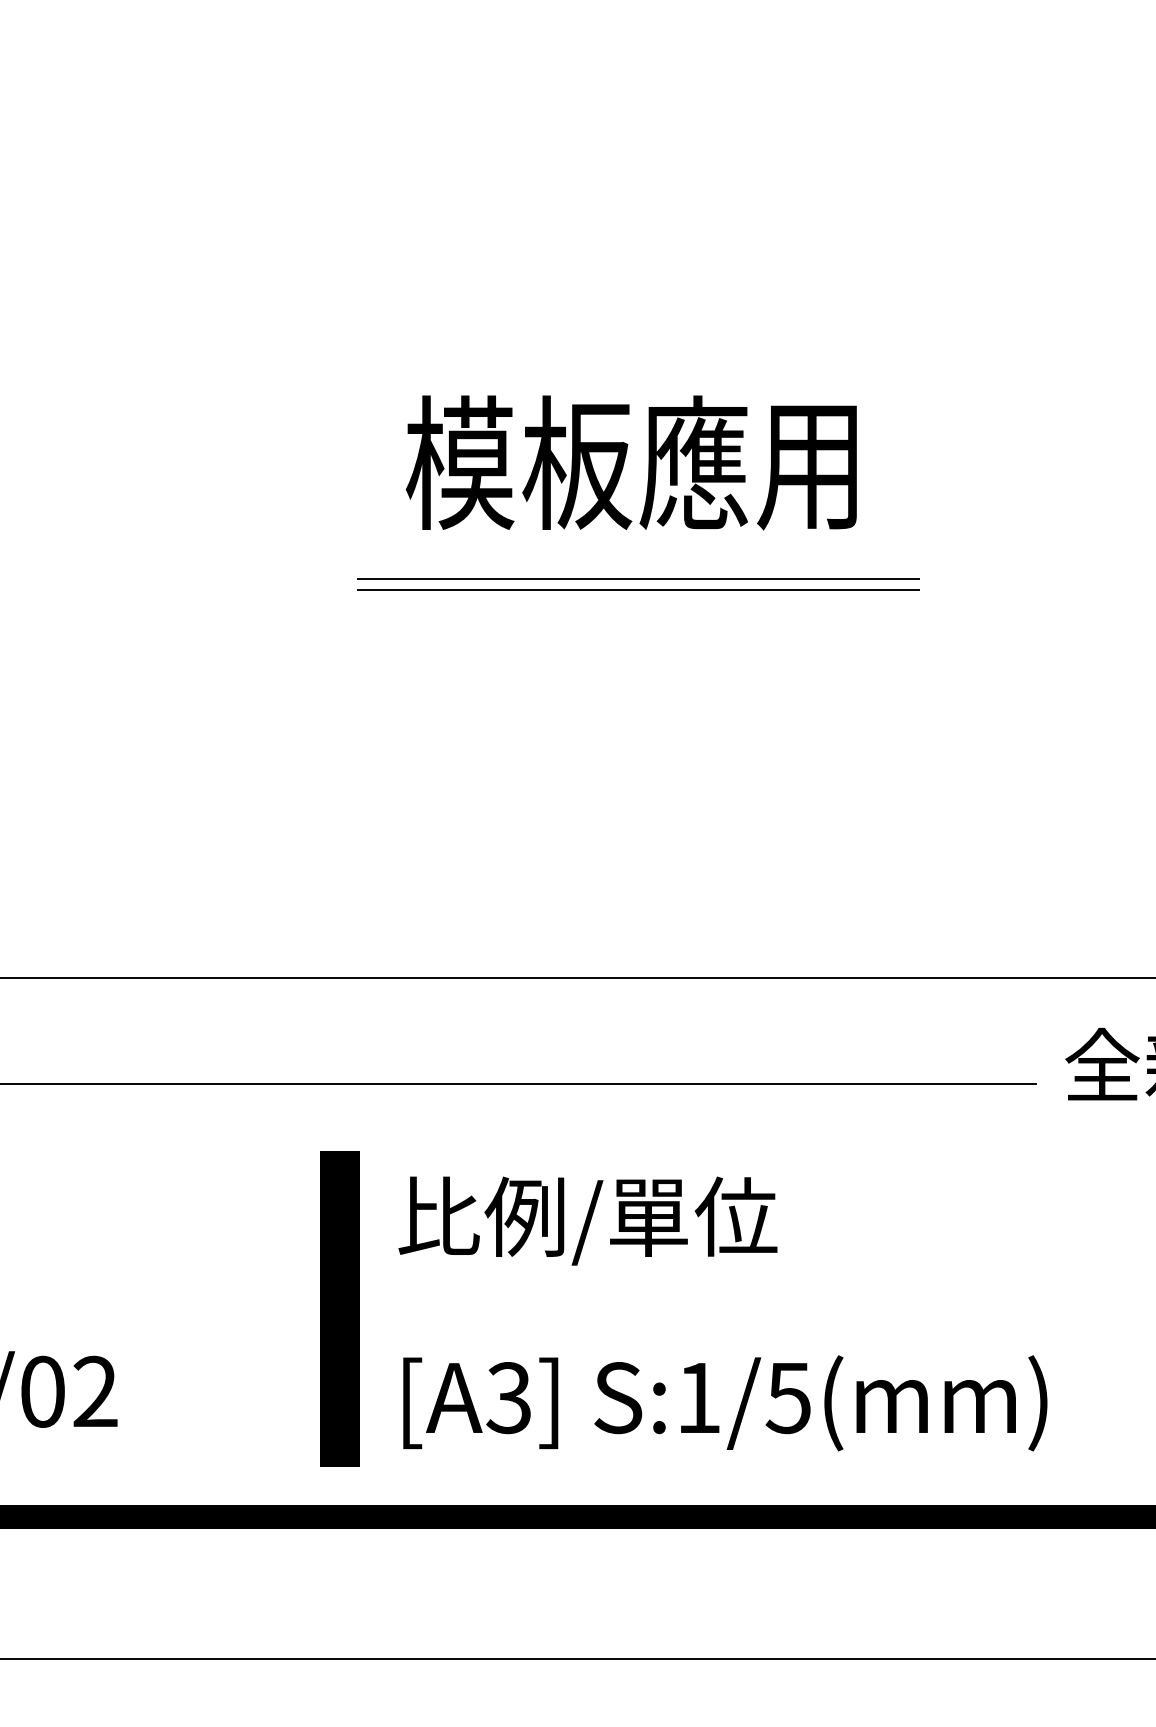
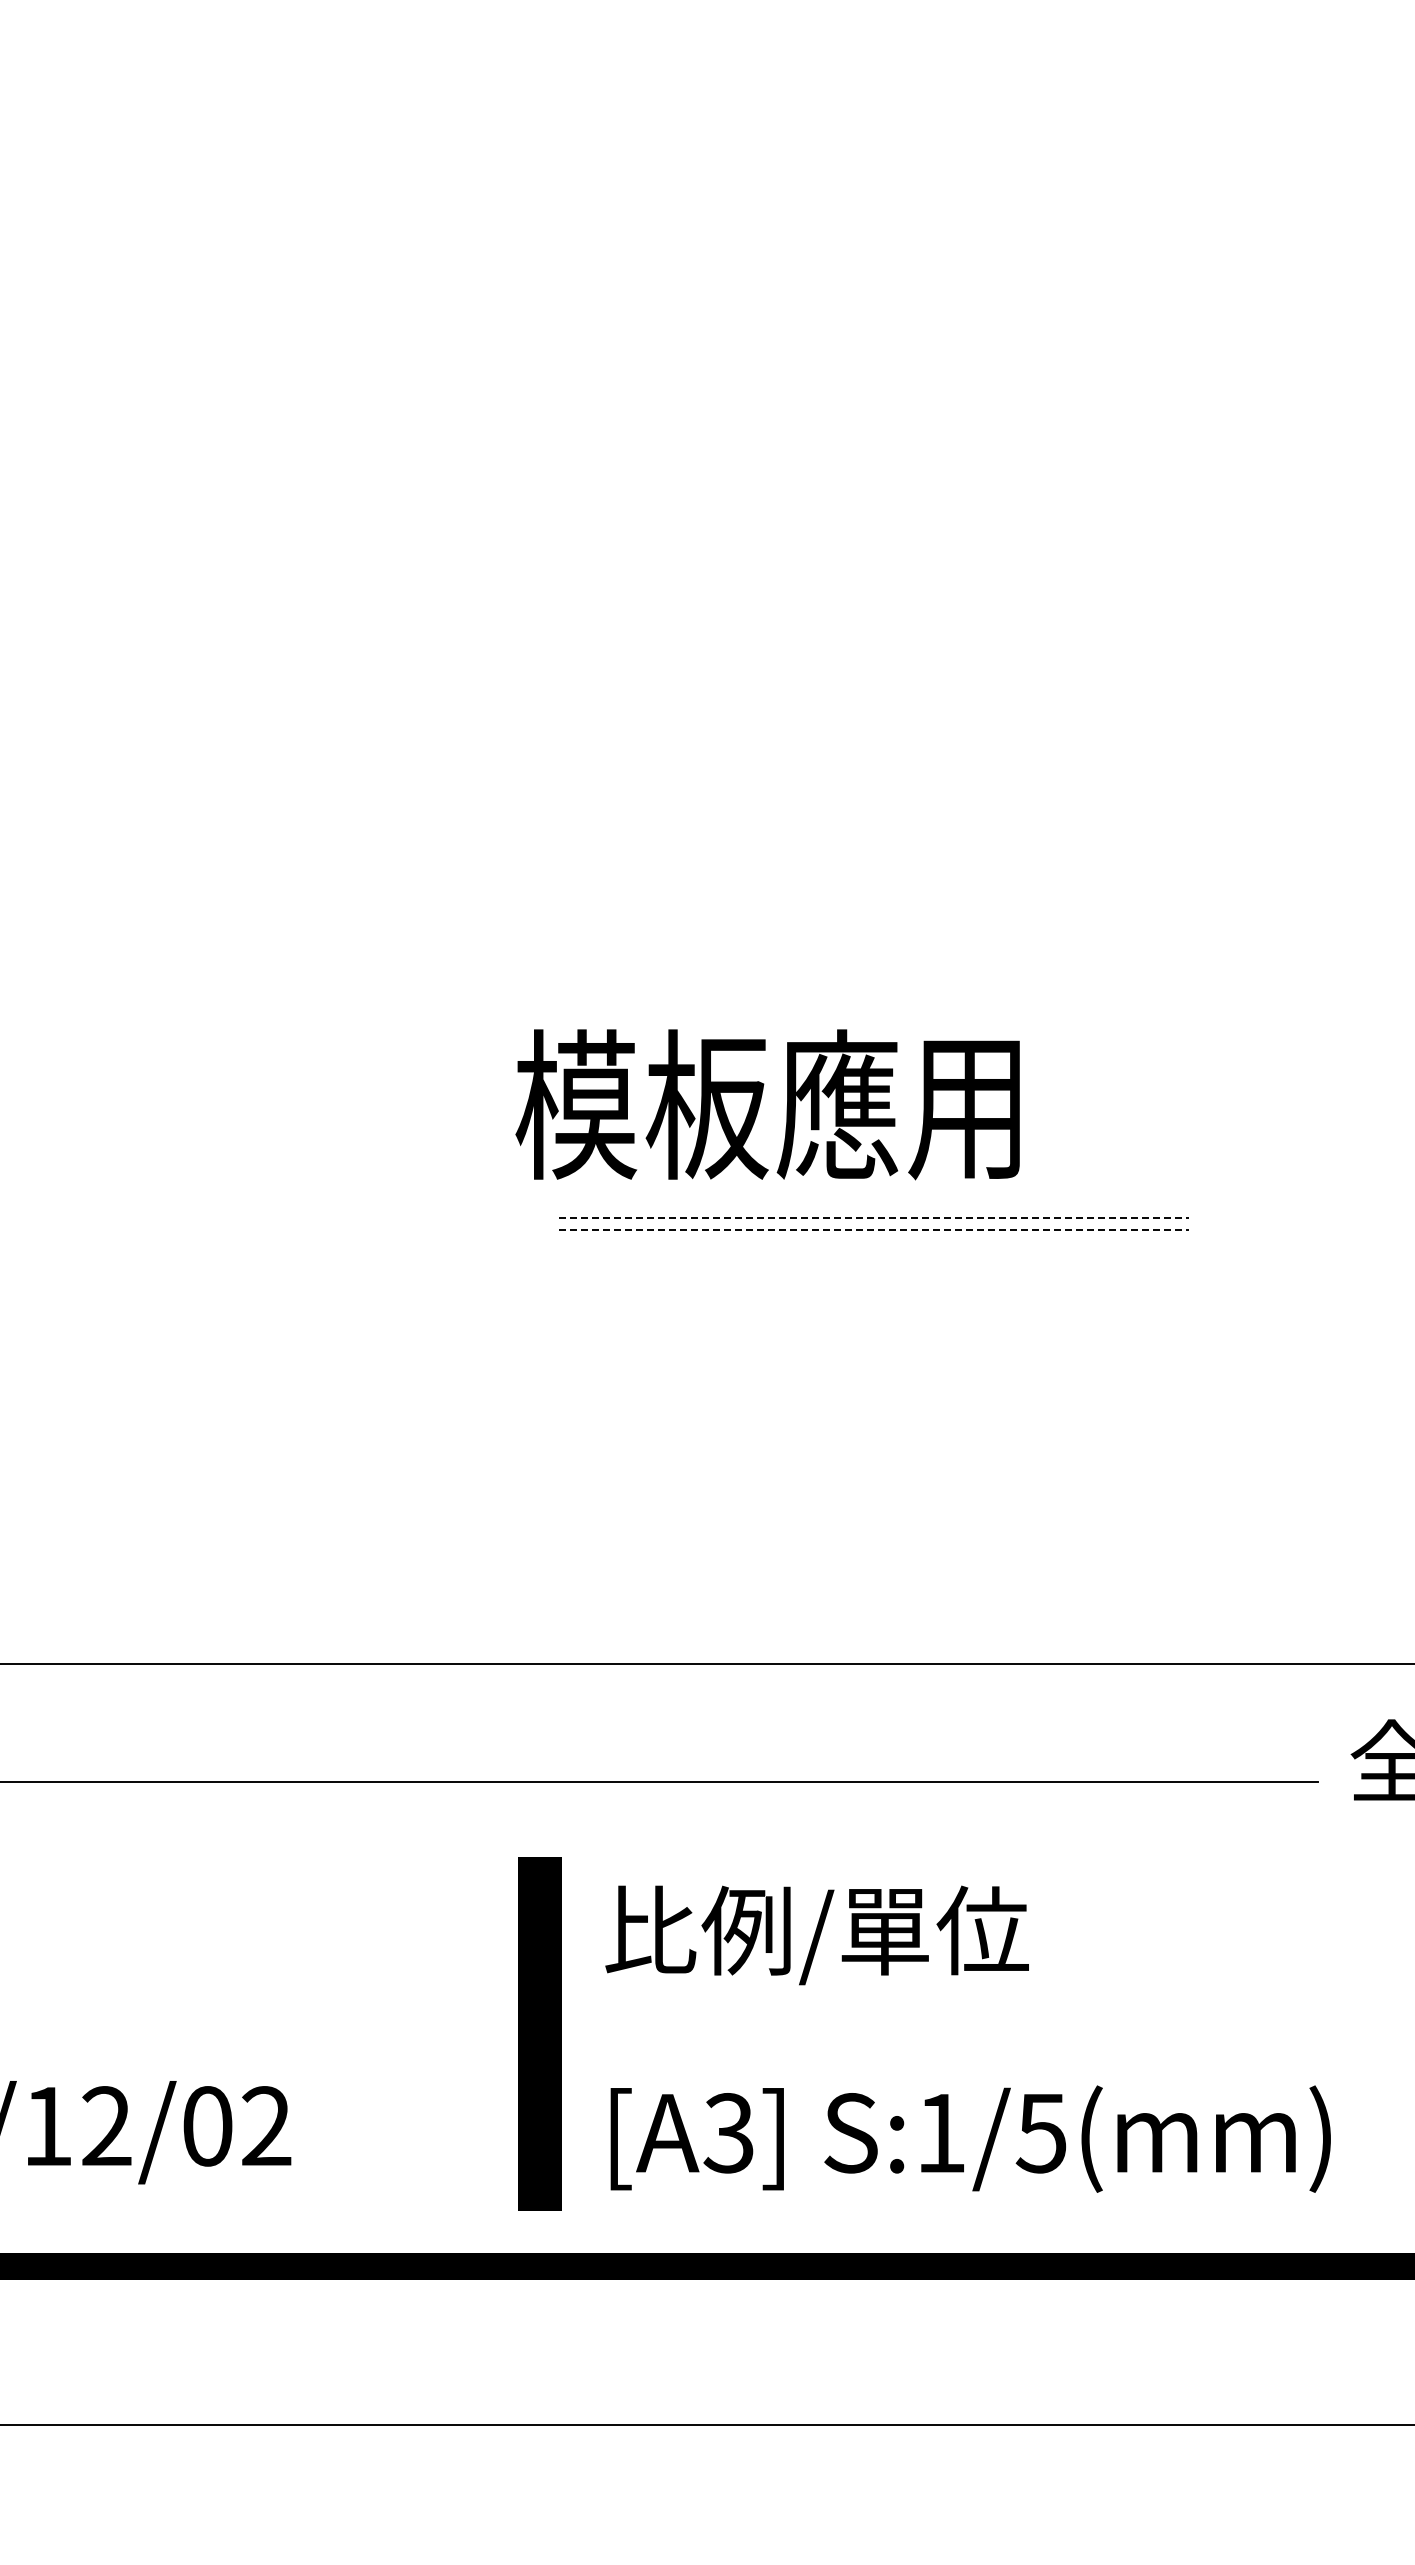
text: (631, 462) -> (767, 1104), moved
line: (638, 578) -> (873, 1217), solid -> dashed
line: (638, 589) -> (873, 1229), solid -> dashed

